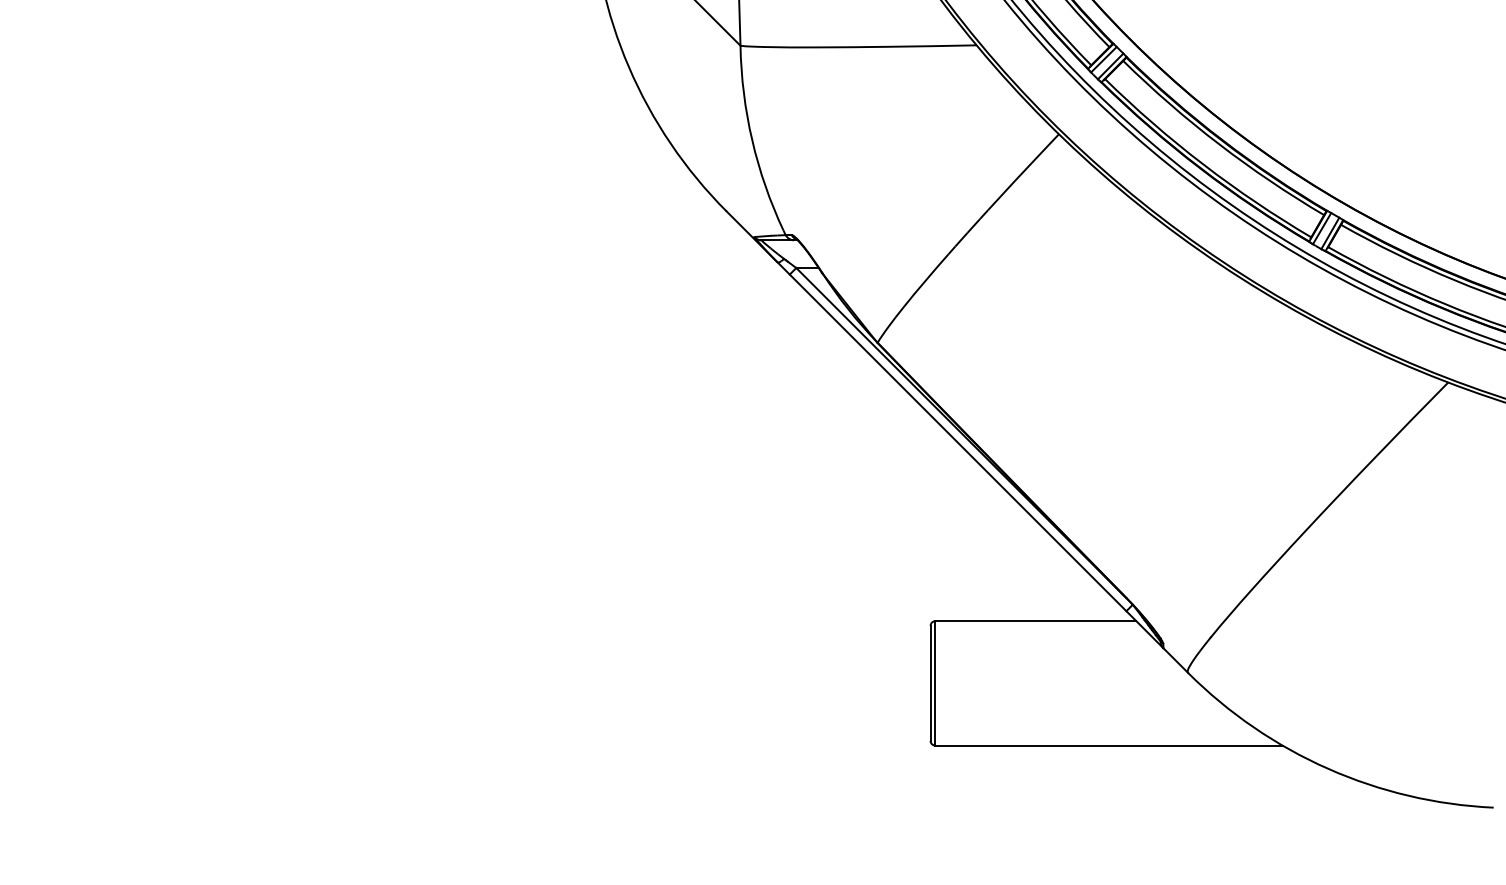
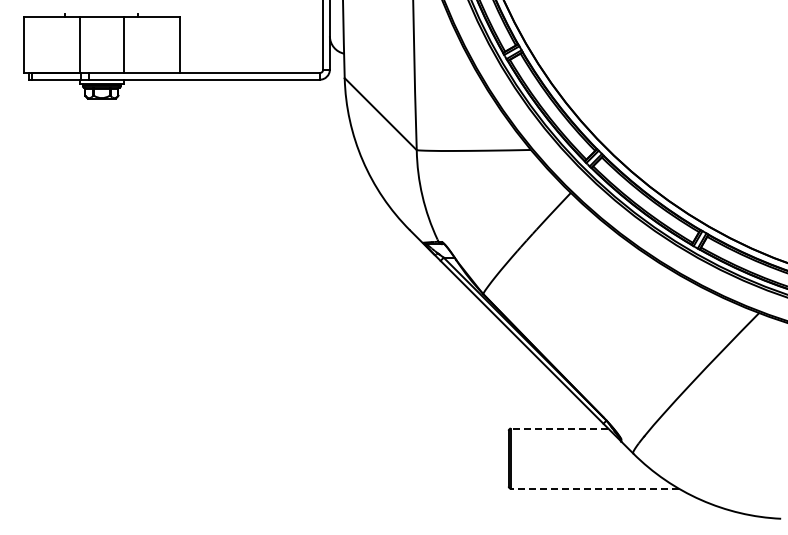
line: (1035, 621) -> (559, 428), solid -> dashed
line: (1107, 745) -> (594, 488), solid -> dashed

